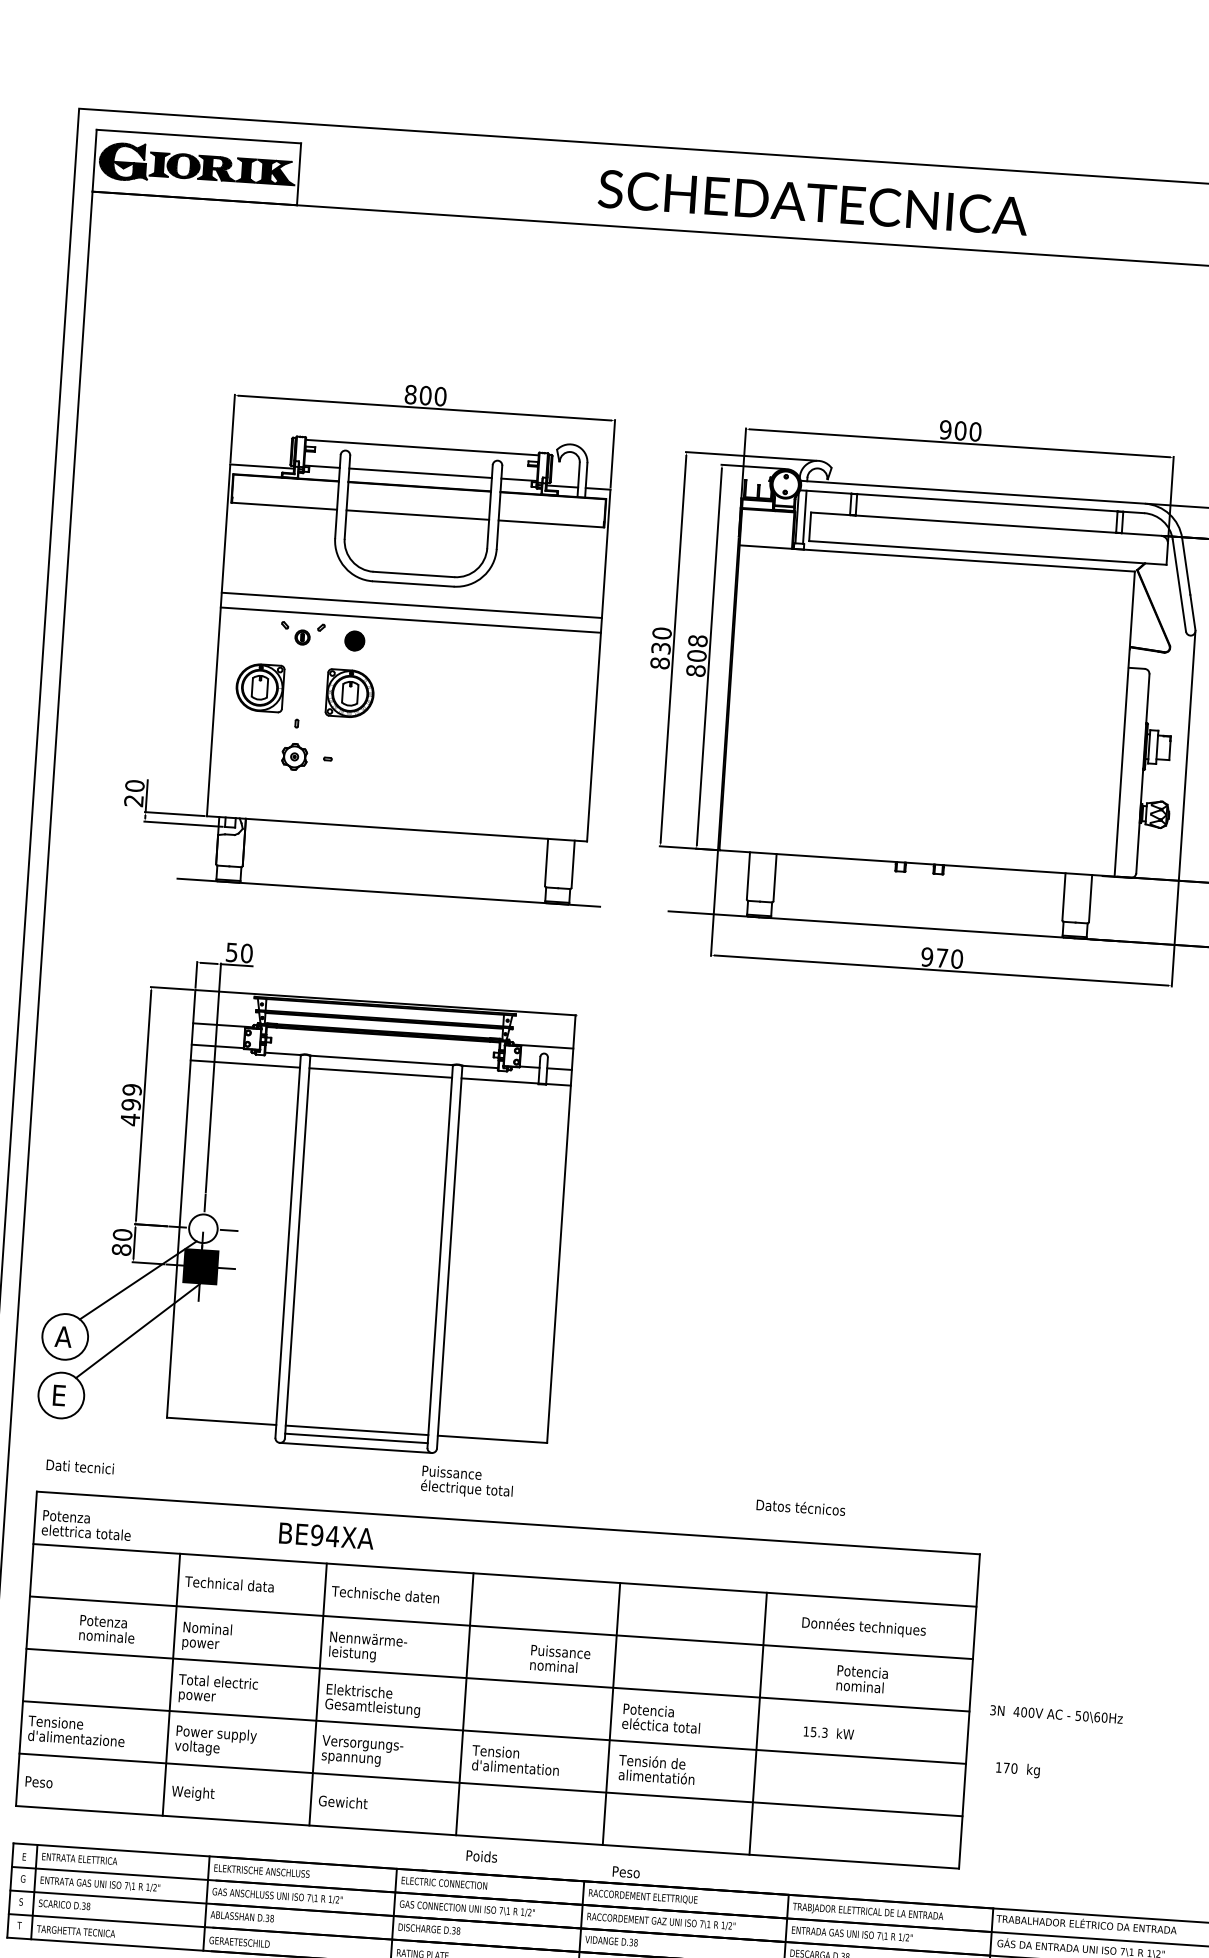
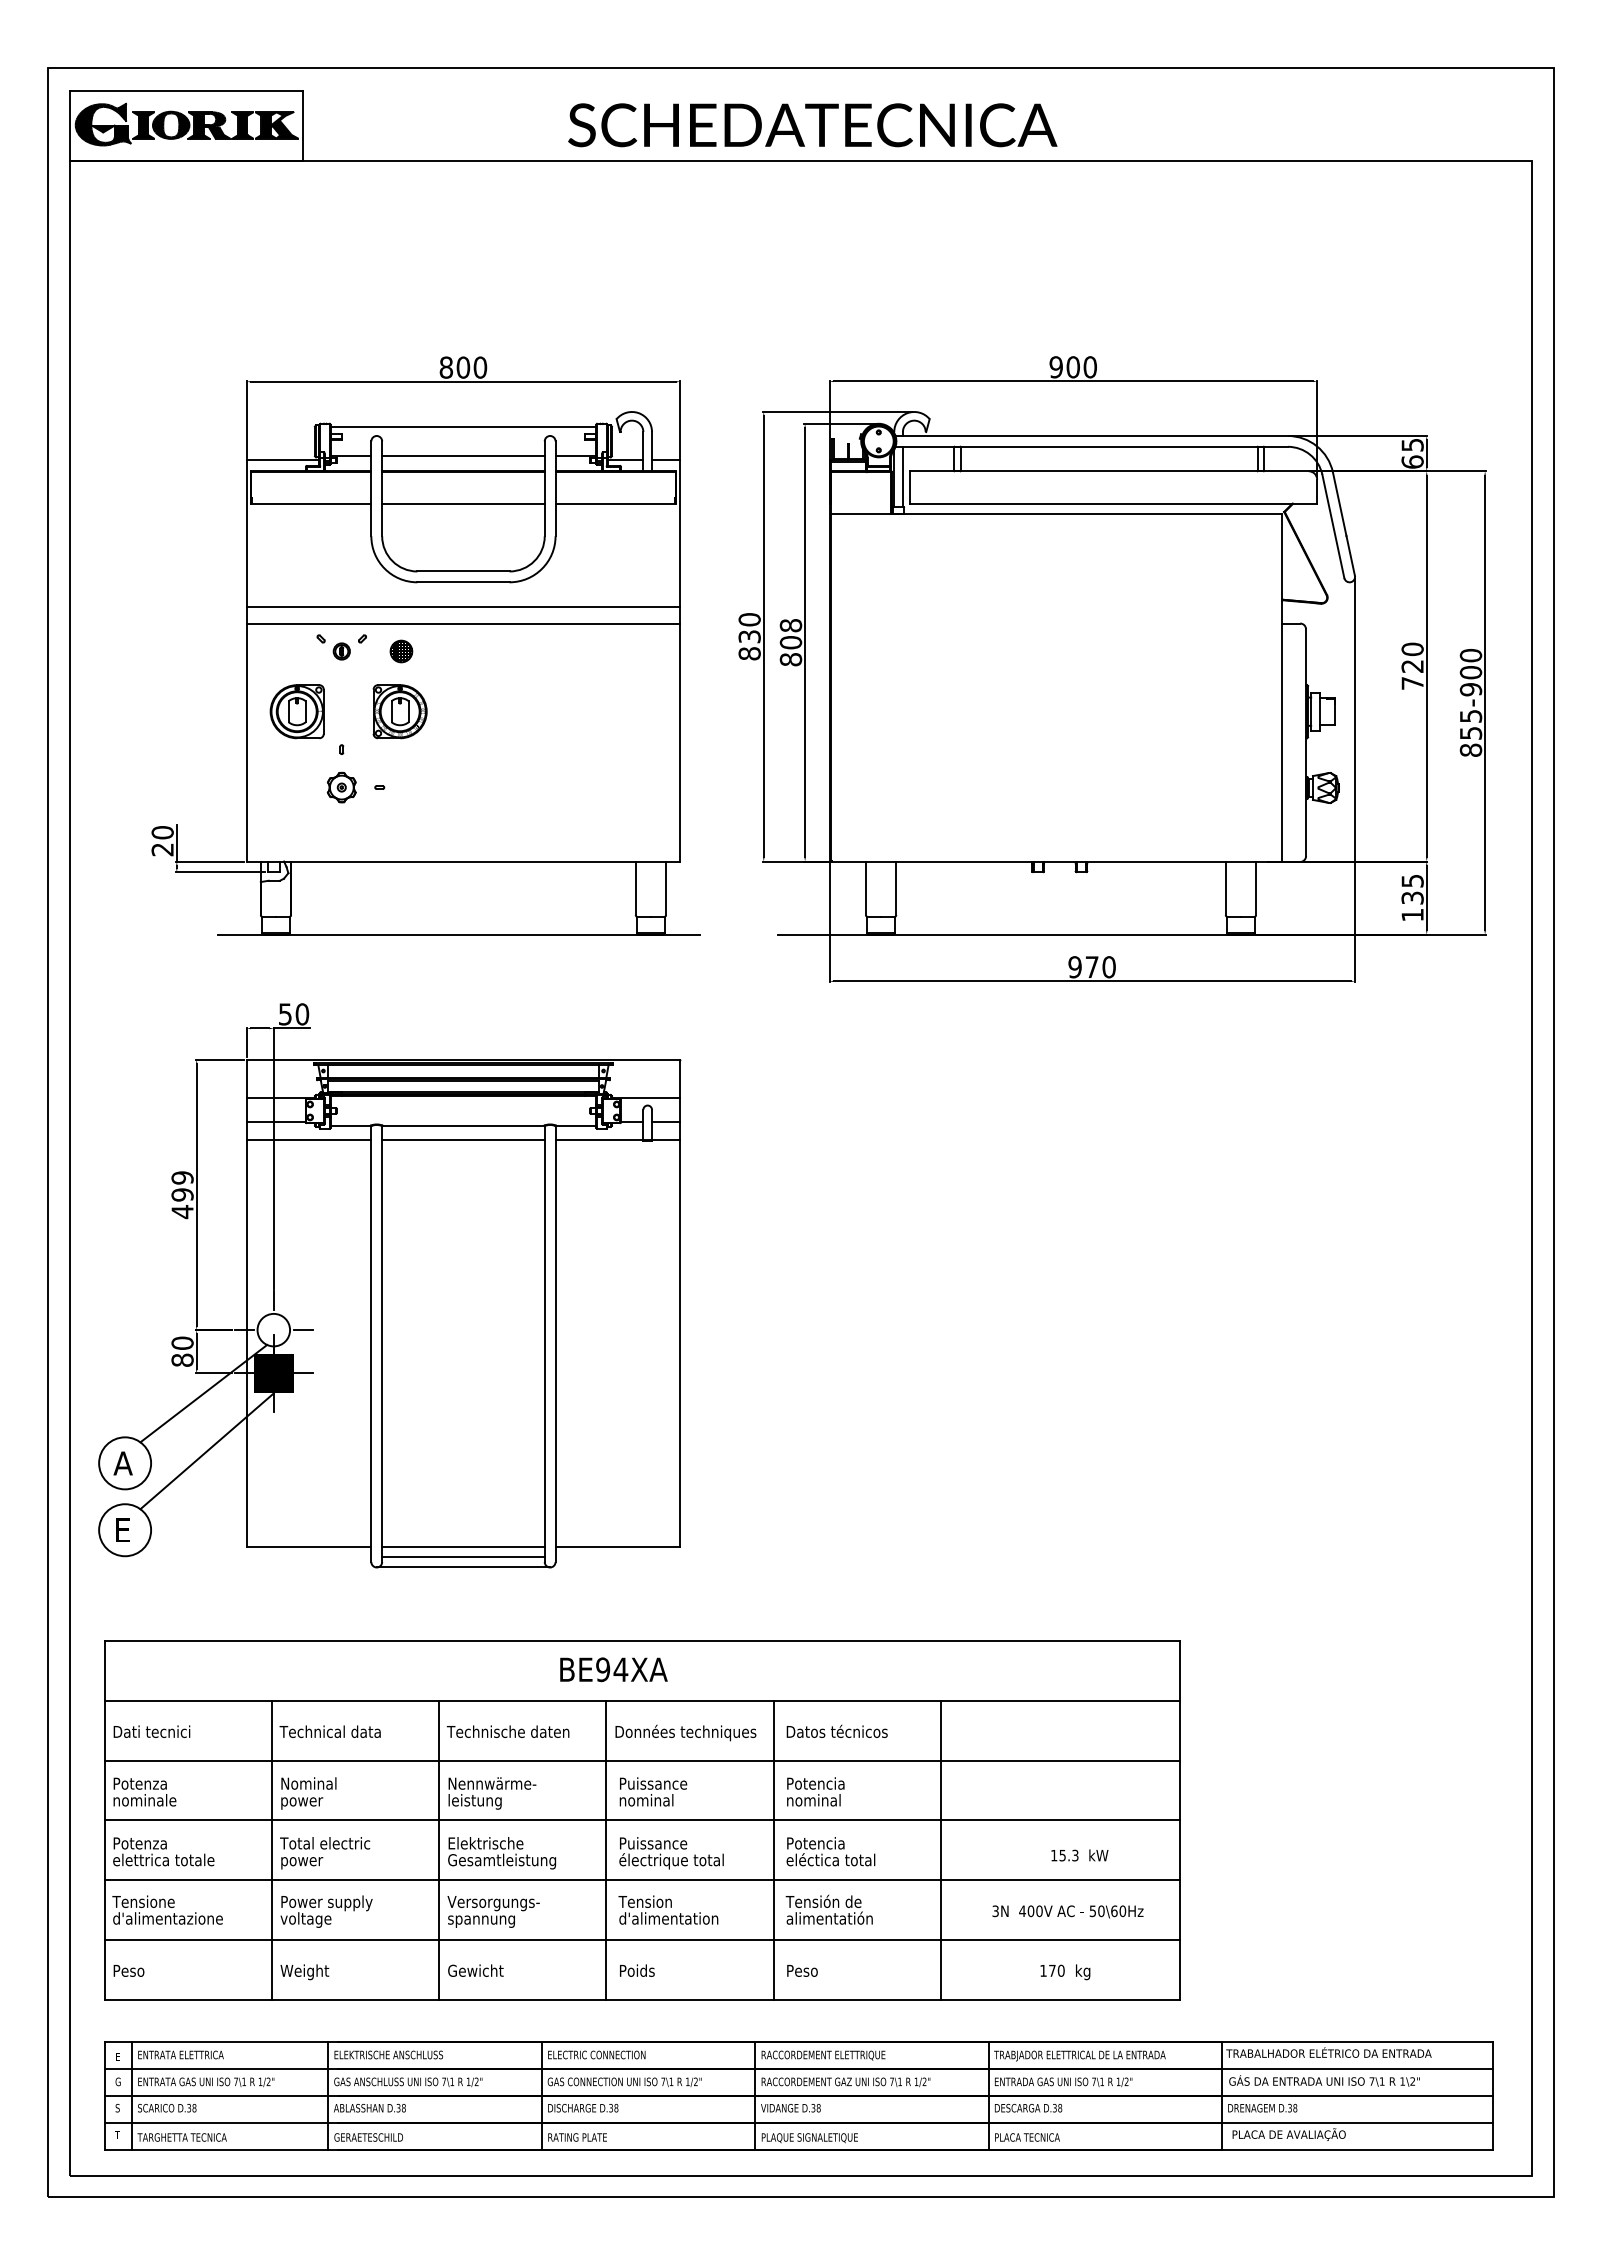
text: (812, 202) -> (812, 125), moved
text: (79, 1466) -> (151, 1731), moved
text: (467, 1482) -> (671, 1853), moved
text: (800, 1506) -> (836, 1730), moved
text: (86, 1525) -> (163, 1851), moved
text: (326, 1535) -> (613, 1669), moved
text: (863, 1627) -> (685, 1732), moved
text: (106, 1628) -> (144, 1791), moved
text: (560, 1658) -> (653, 1791), moved
text: (862, 1678) -> (815, 1791), moved
text: (1056, 1714) -> (1067, 1911), moved
text: (828, 1733) -> (1079, 1855), moved
text: (1018, 1770) -> (1065, 1972), moved
text: (482, 1856) -> (637, 1970), moved
text: (626, 1871) -> (802, 1970), moved

